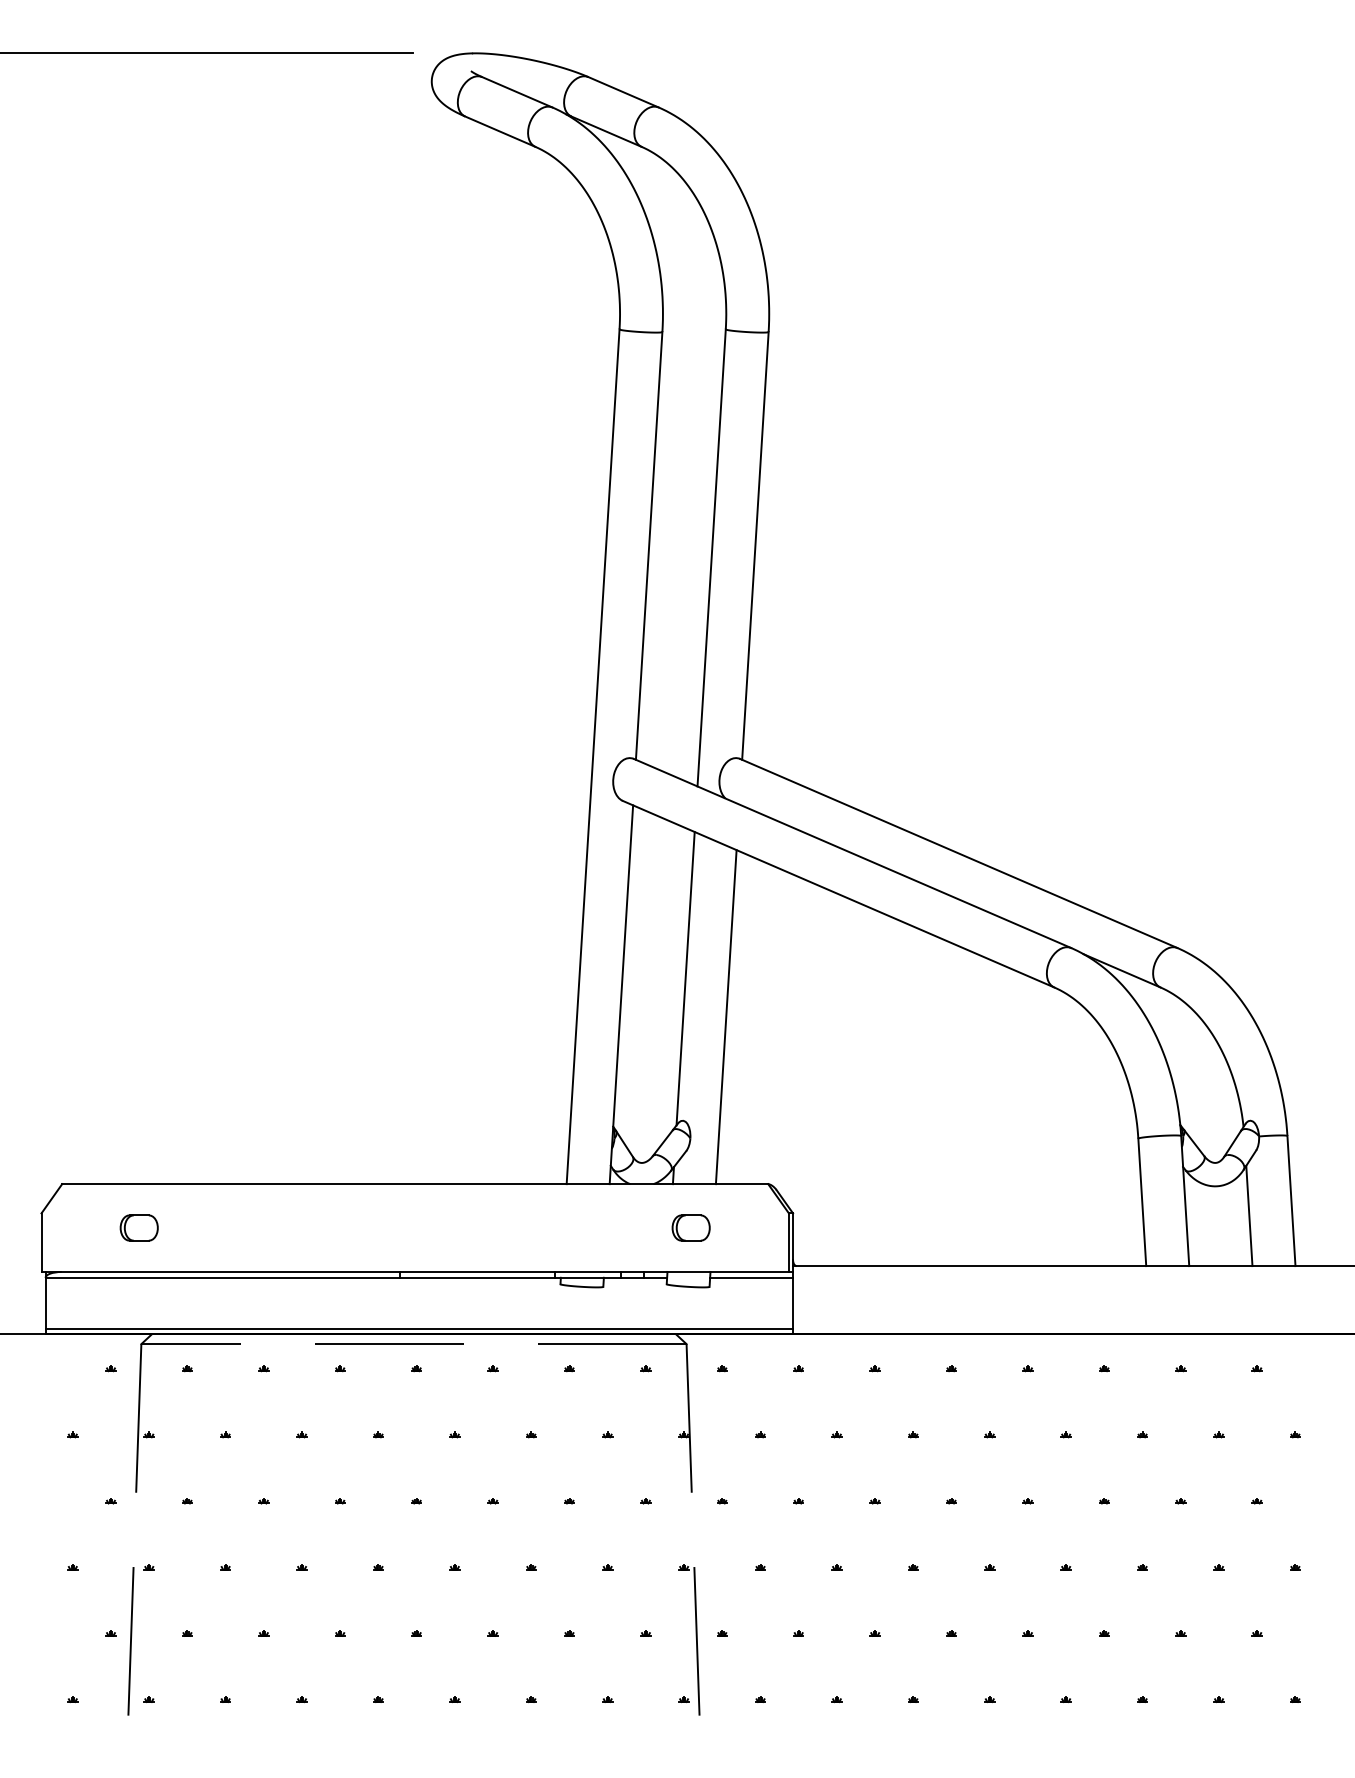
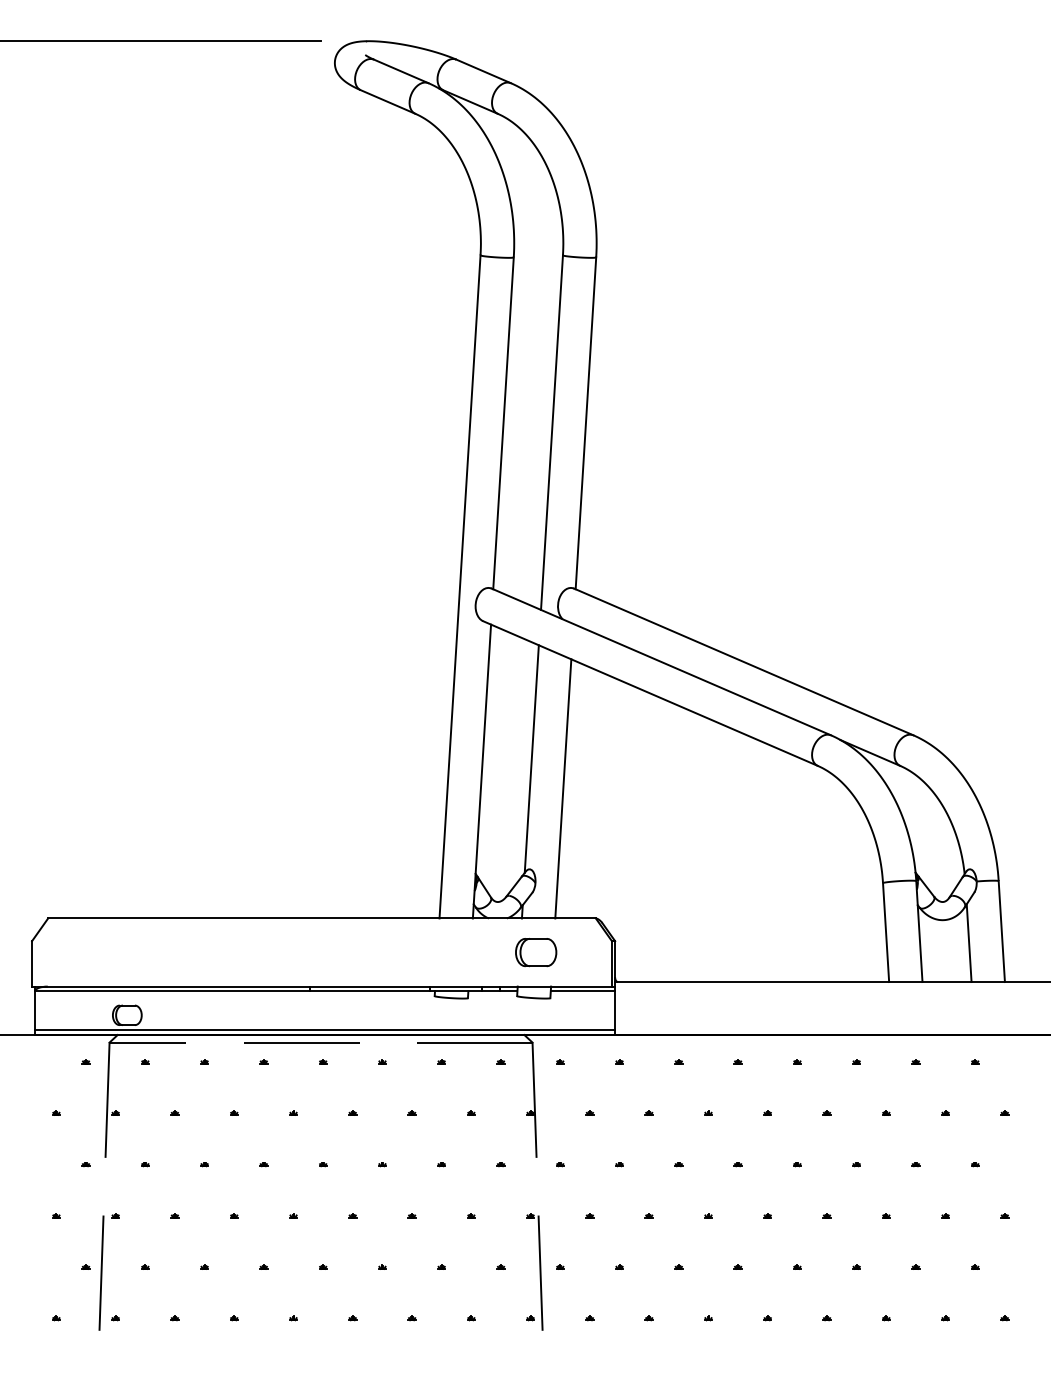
part: (138, 1227) -> (126, 1014), moved
part: (690, 1227) -> (535, 952), size x1.4

